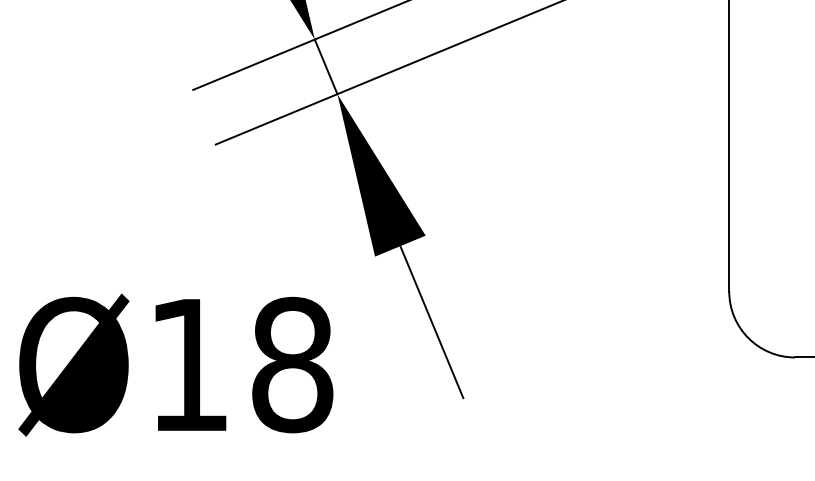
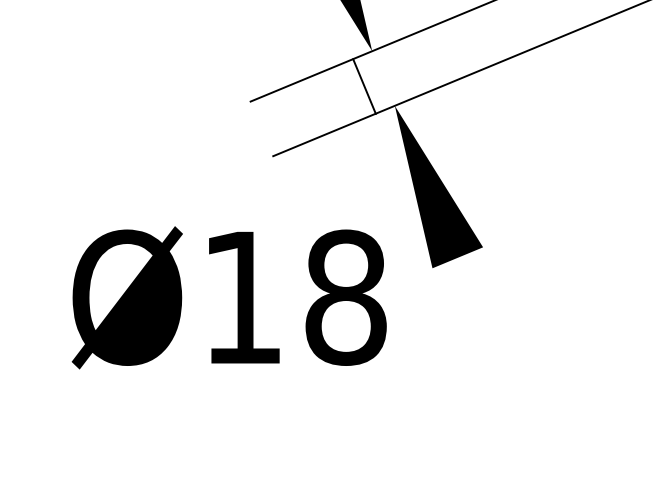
line: (325, 66) -> (363, 86), moved
line: (431, 322) -> (488, 334), removed
text: (175, 364) -> (228, 297), moved

